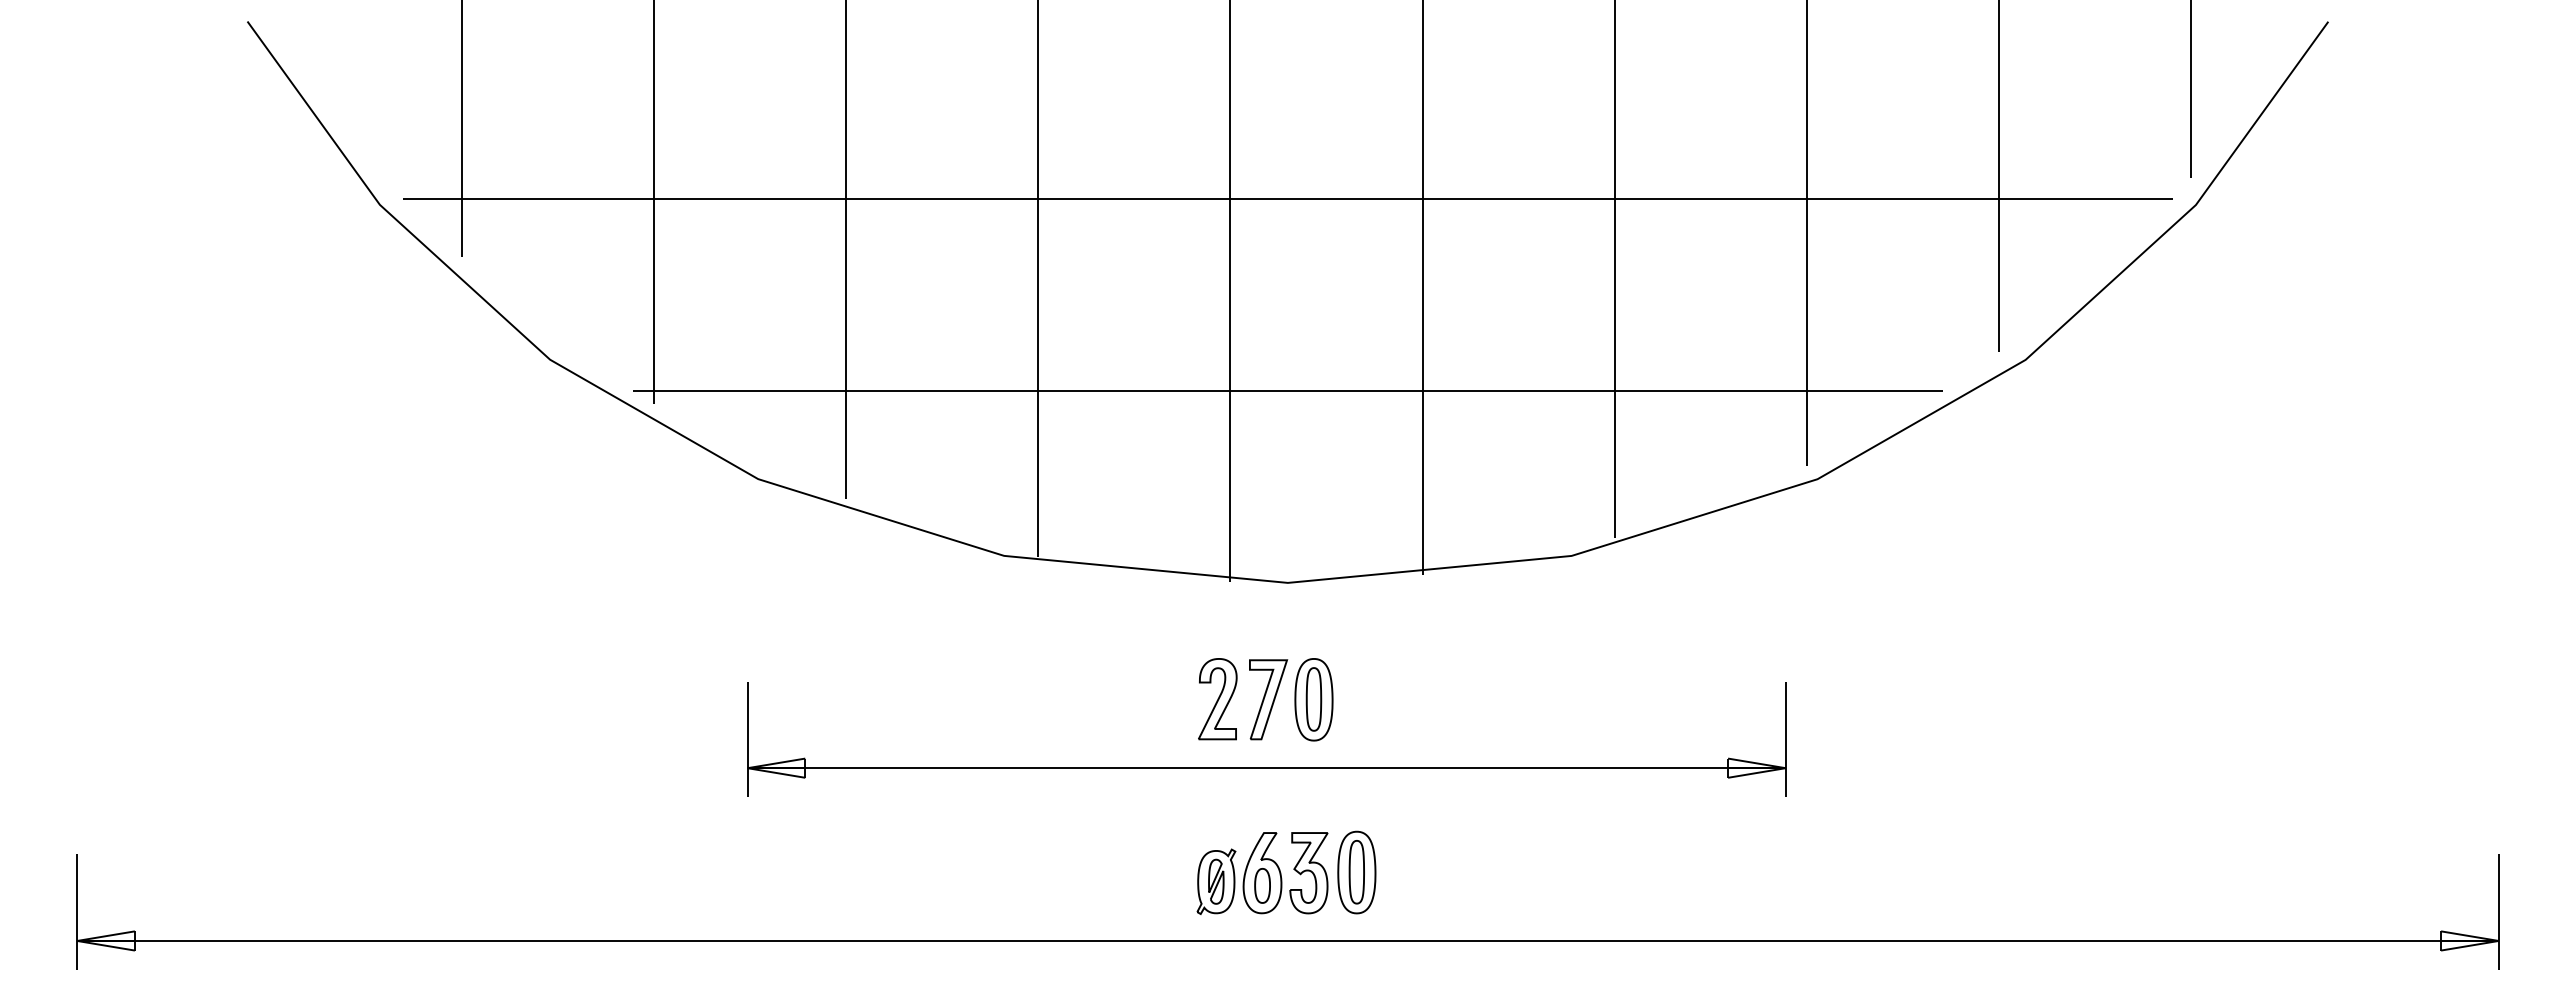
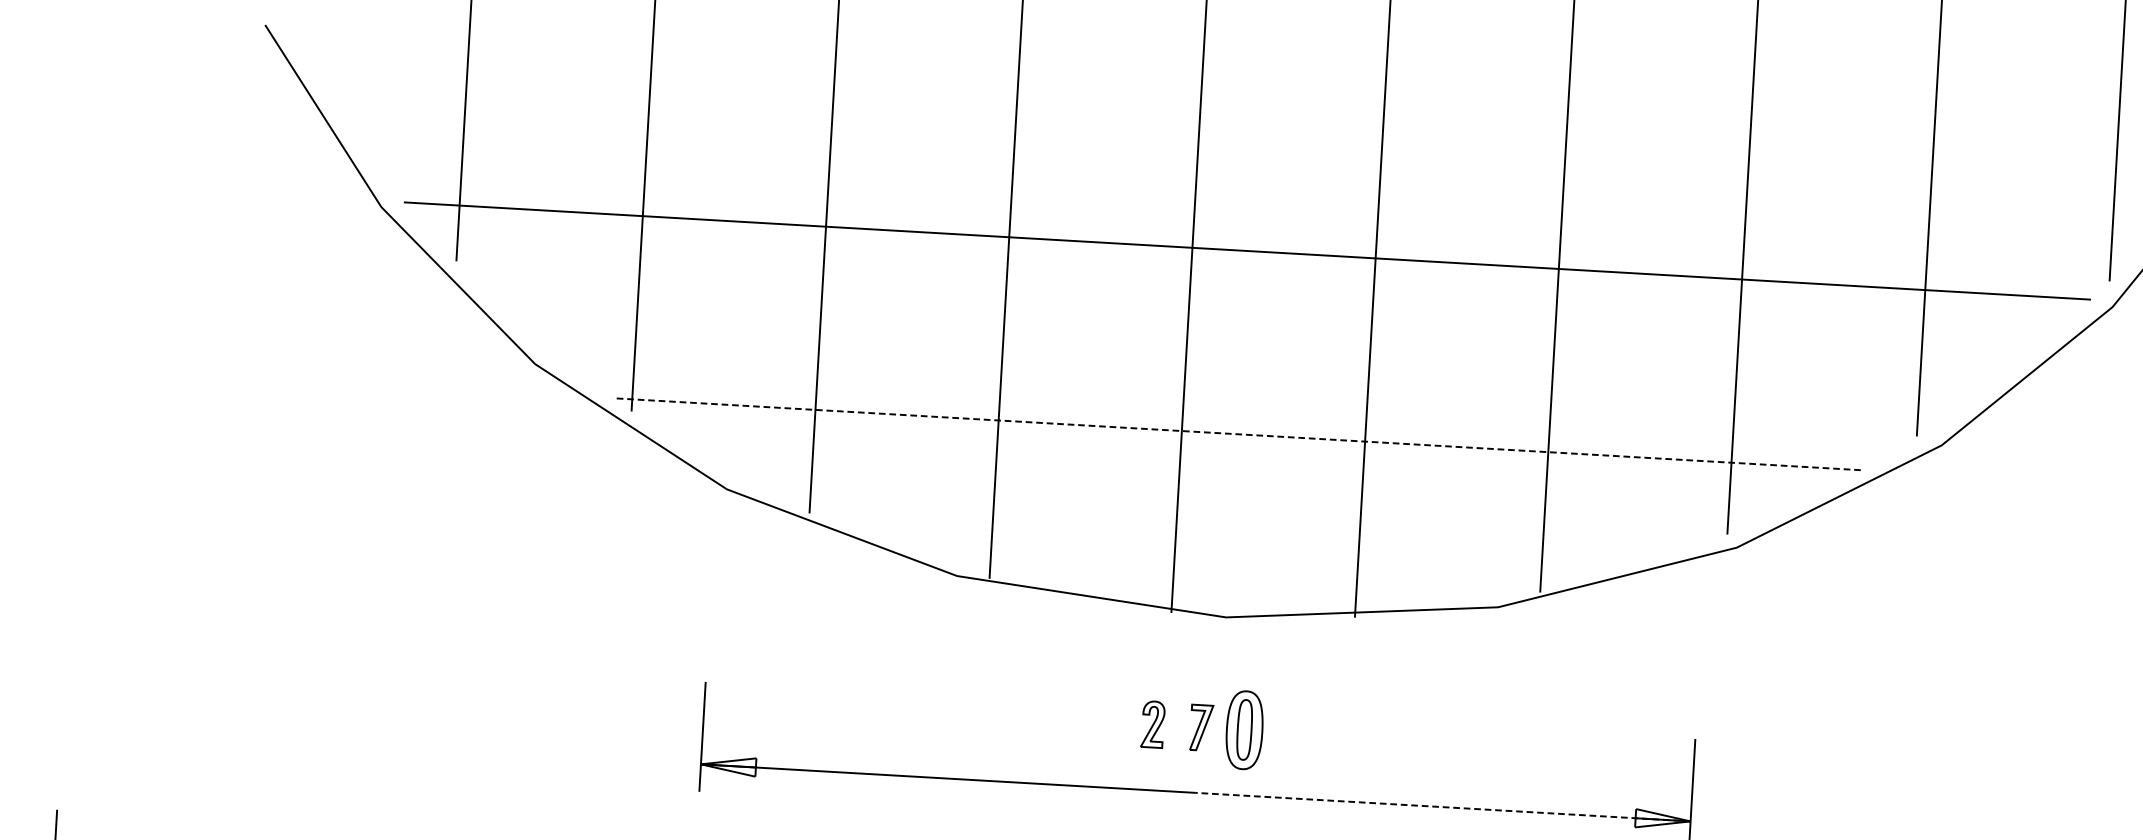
line: (1287, 390) -> (1236, 433), solid -> dashed
part: (1217, 699) -> (1152, 724), size x0.6
part: (1268, 699) -> (1201, 727), size x0.6
line: (1526, 768) -> (1443, 807), solid -> dashed

